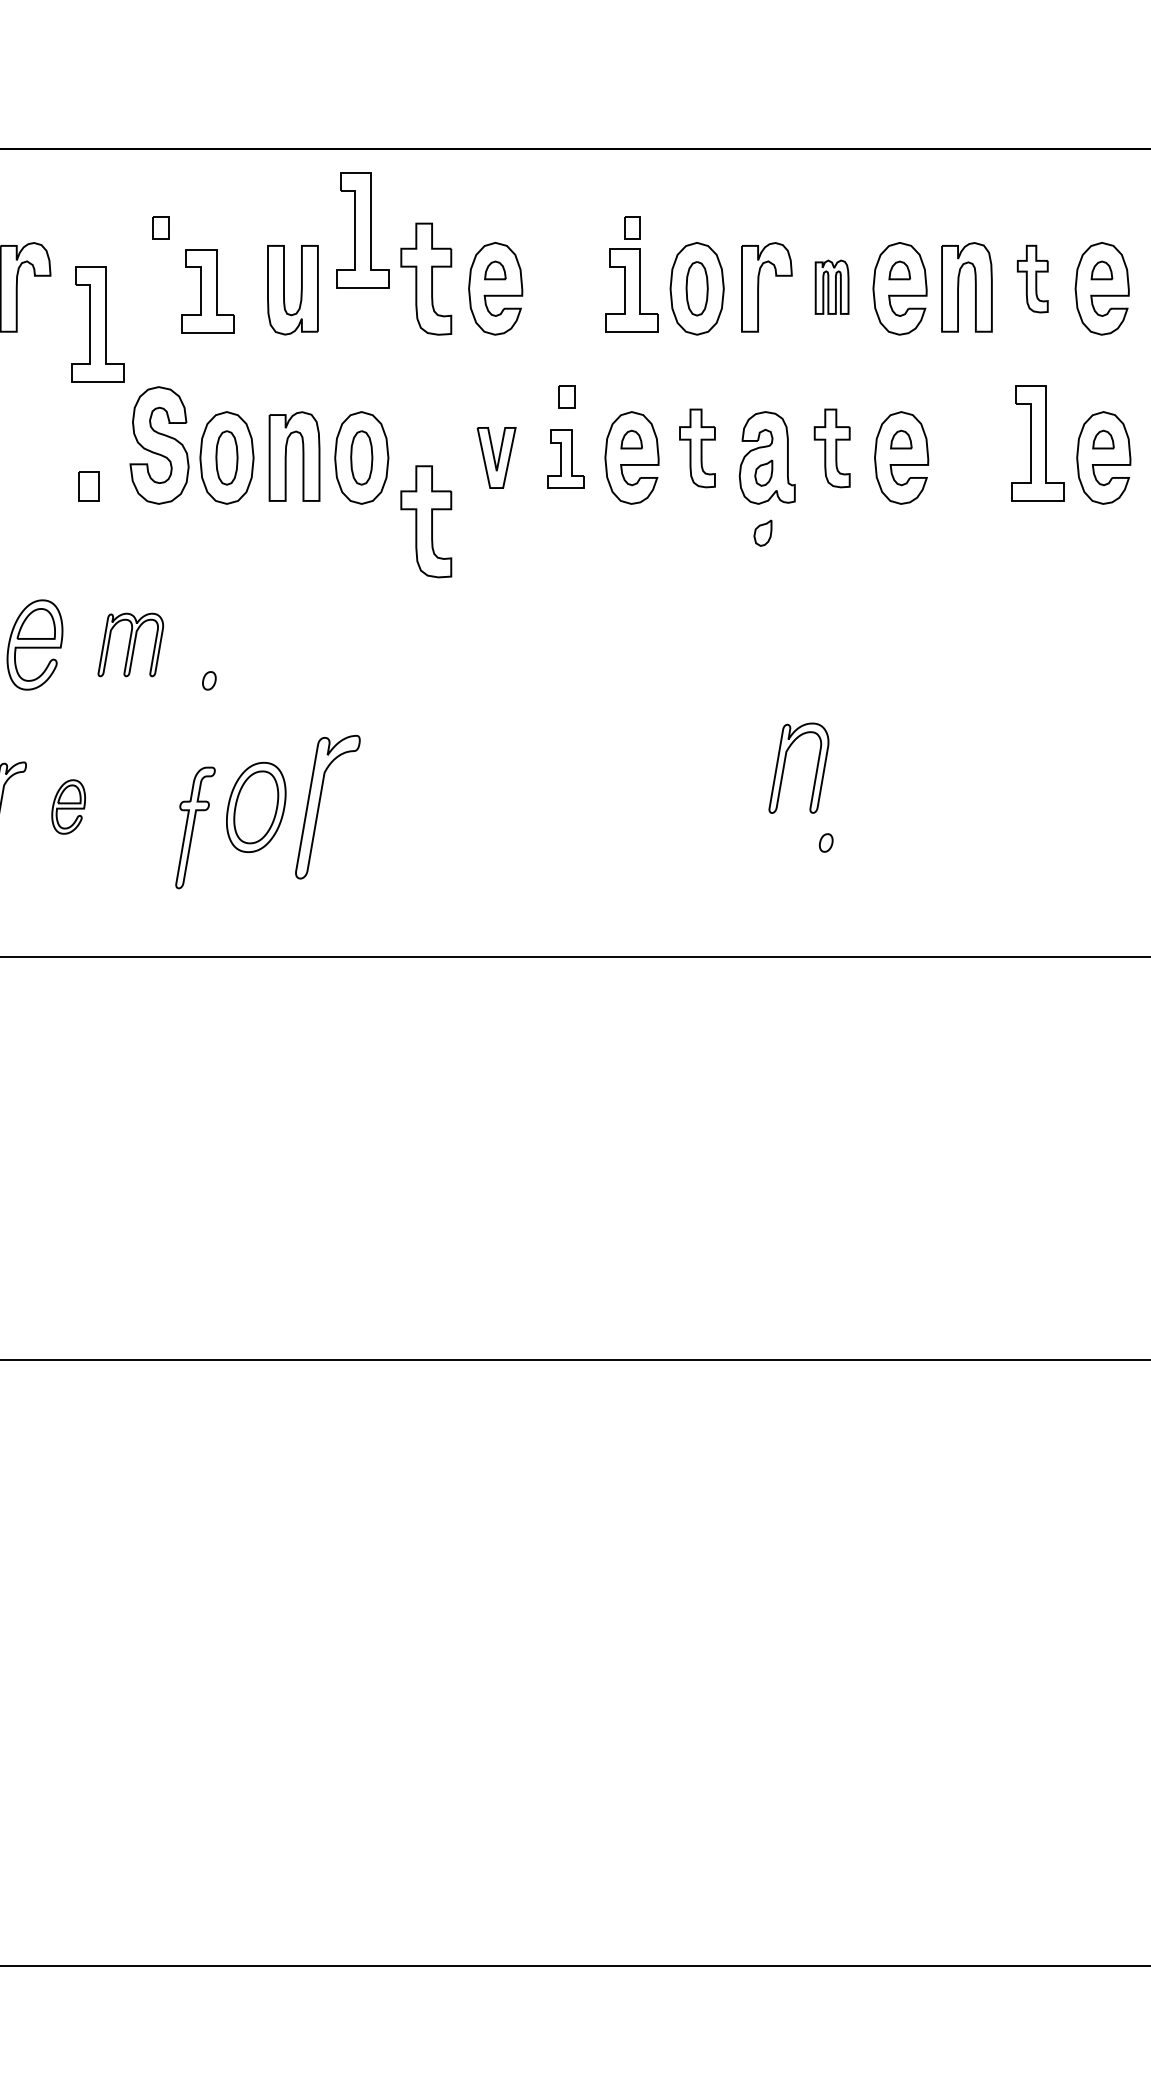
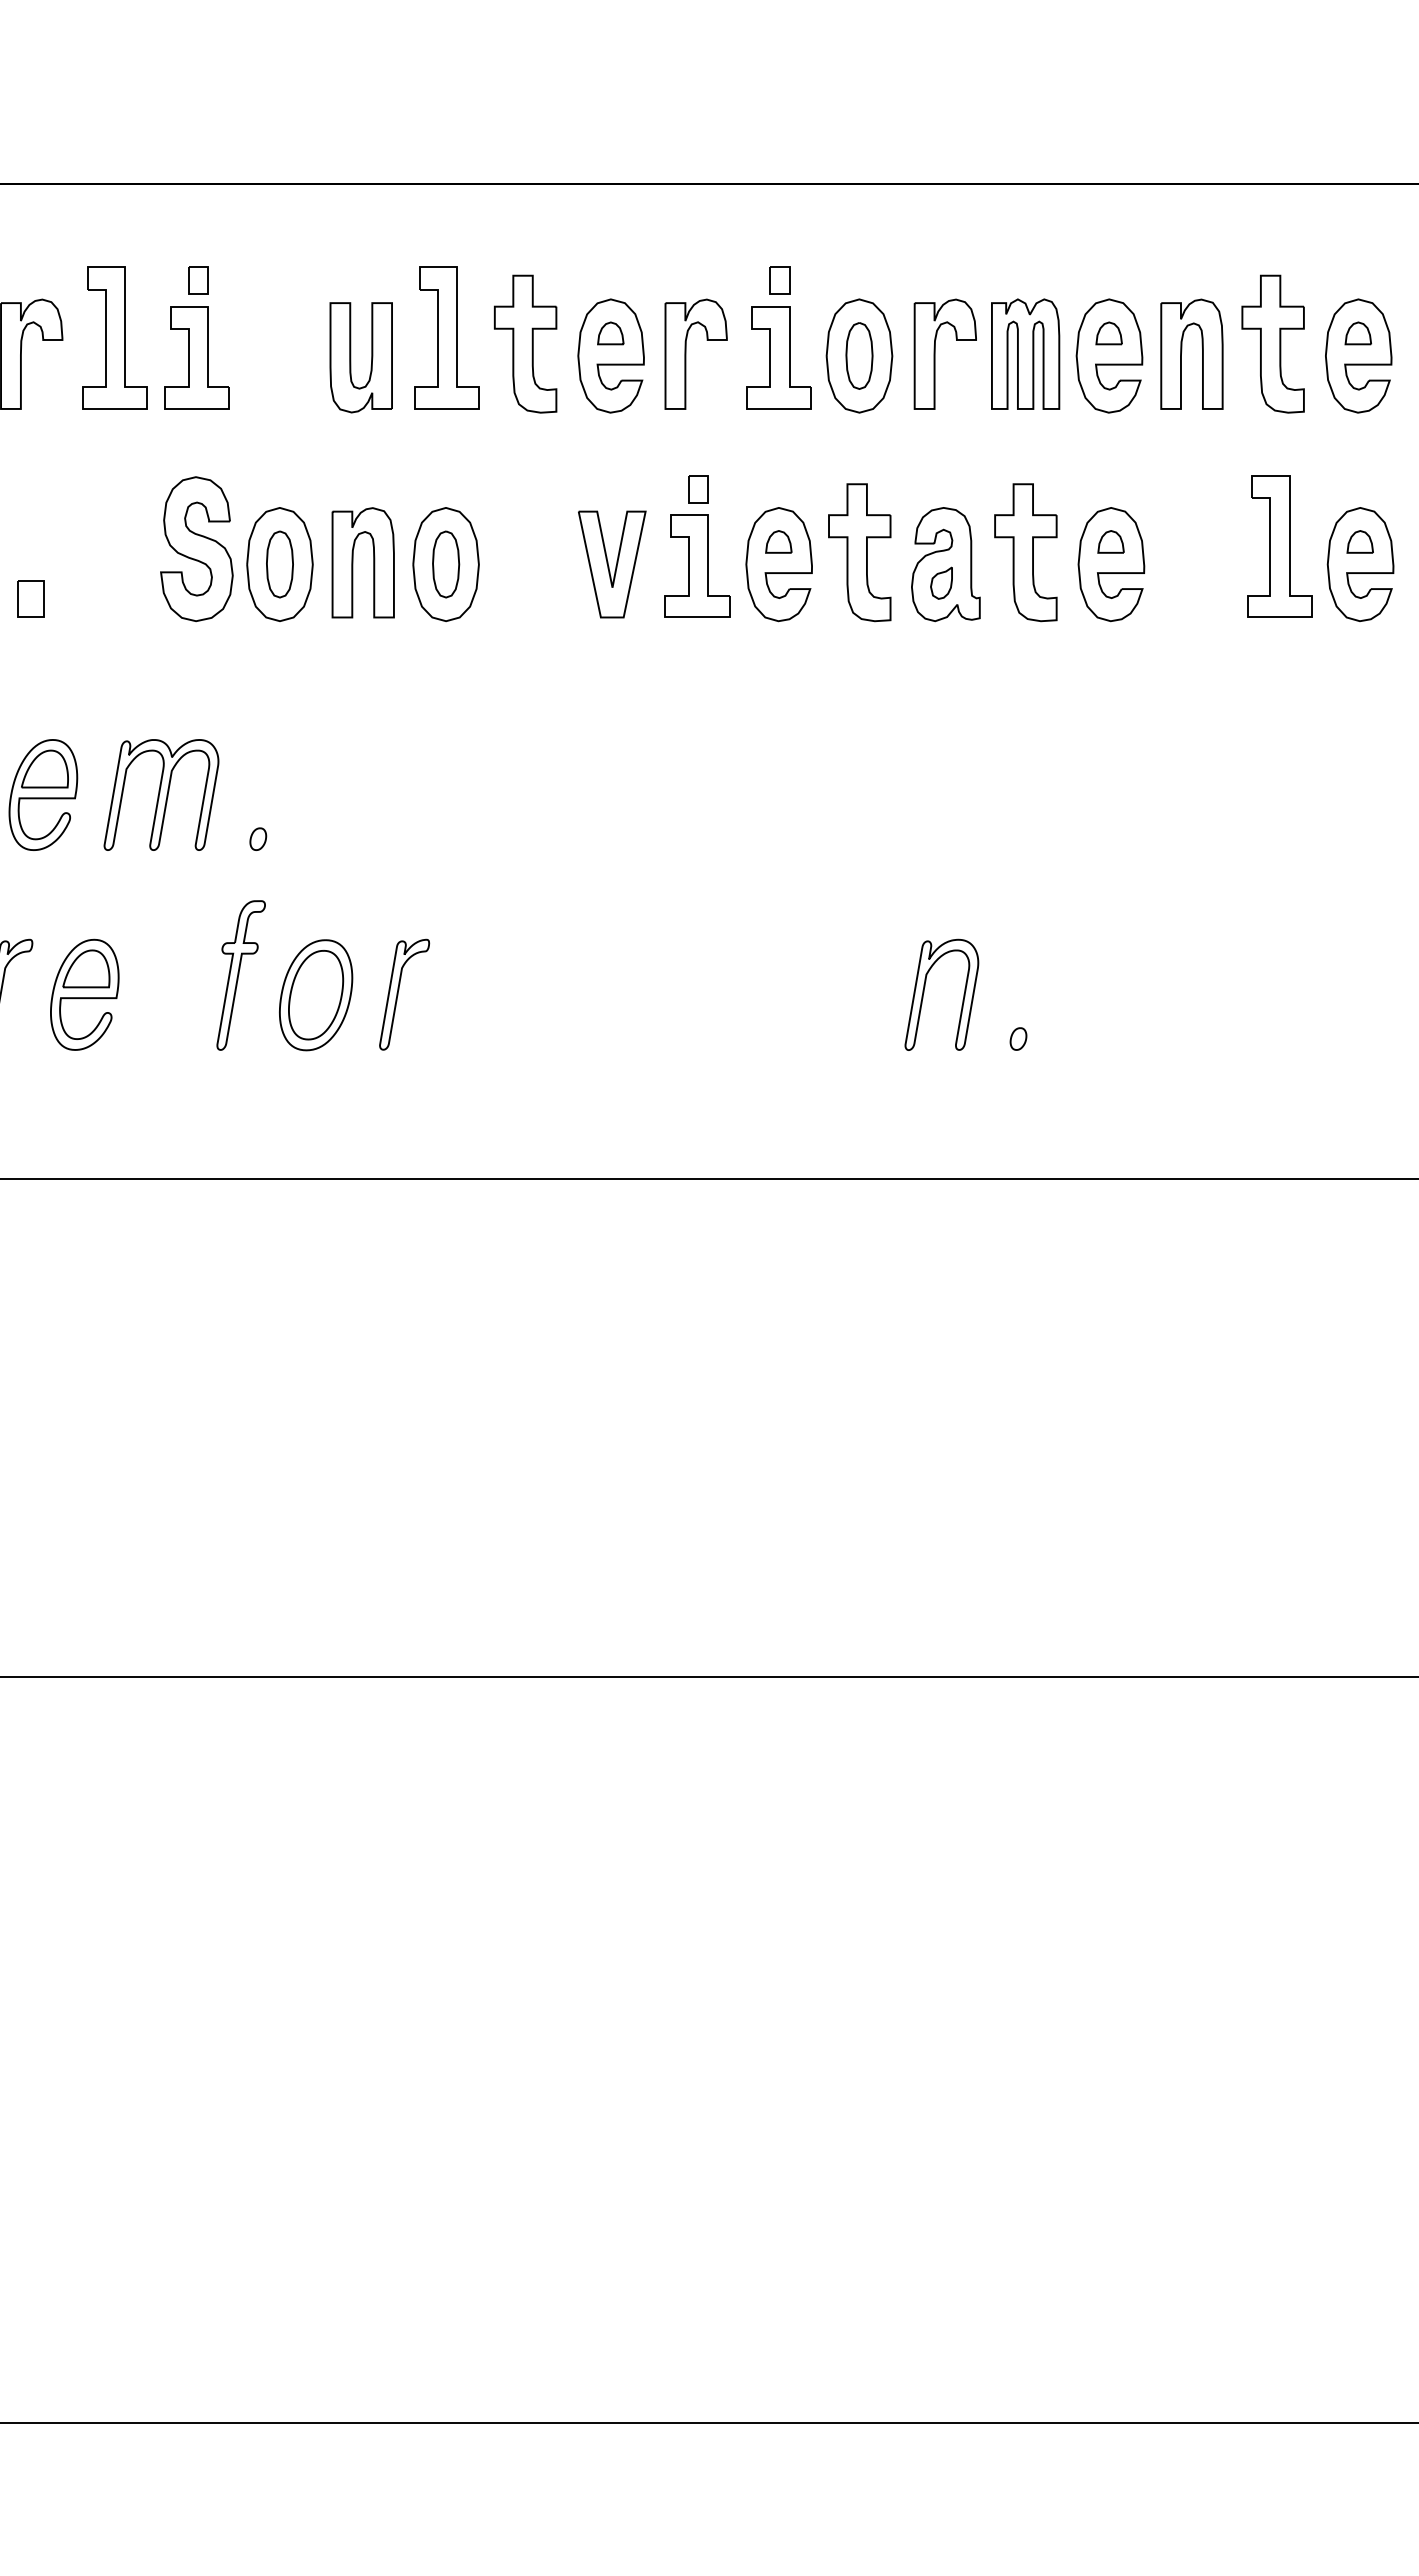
part: (362, 229) -> (446, 337), moved
part: (1032, 278) -> (1272, 343), size x1.67
part: (556, 286) -> (686, 353), added
part: (831, 286) -> (1025, 353), size x1.67
part: (207, 290) -> (196, 357), moved
part: (97, 324) -> (114, 337), moved
part: (697, 448) -> (859, 552), size x1.43
part: (831, 448) -> (1025, 552), size x1.43
part: (496, 457) -> (612, 564), size x1.43
part: (565, 458) -> (697, 565), size x1.43
part: (88, 485) -> (30, 598), moved
part: (426, 521) -> (525, 642), removed
part: (762, 532) -> (940, 656), removed
part: (130, 644) -> (161, 794), size x1.43
part: (784, 767) -> (924, 993), moved
part: (68, 806) -> (84, 994), size x1.67
part: (328, 806) -> (404, 994), size x0.62
part: (194, 827) -> (240, 975), moved

